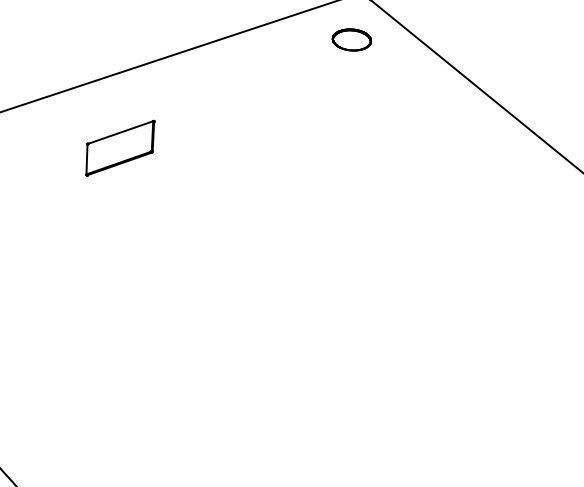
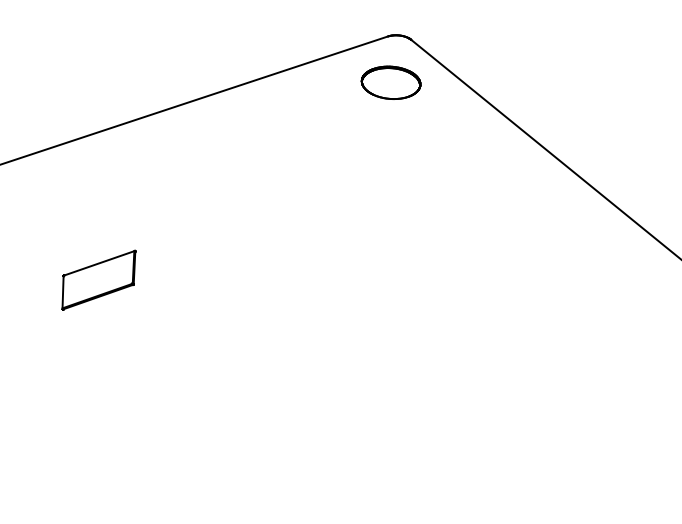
part: (351, 39) -> (390, 82), size x1.43
part: (119, 147) -> (98, 279), moved

